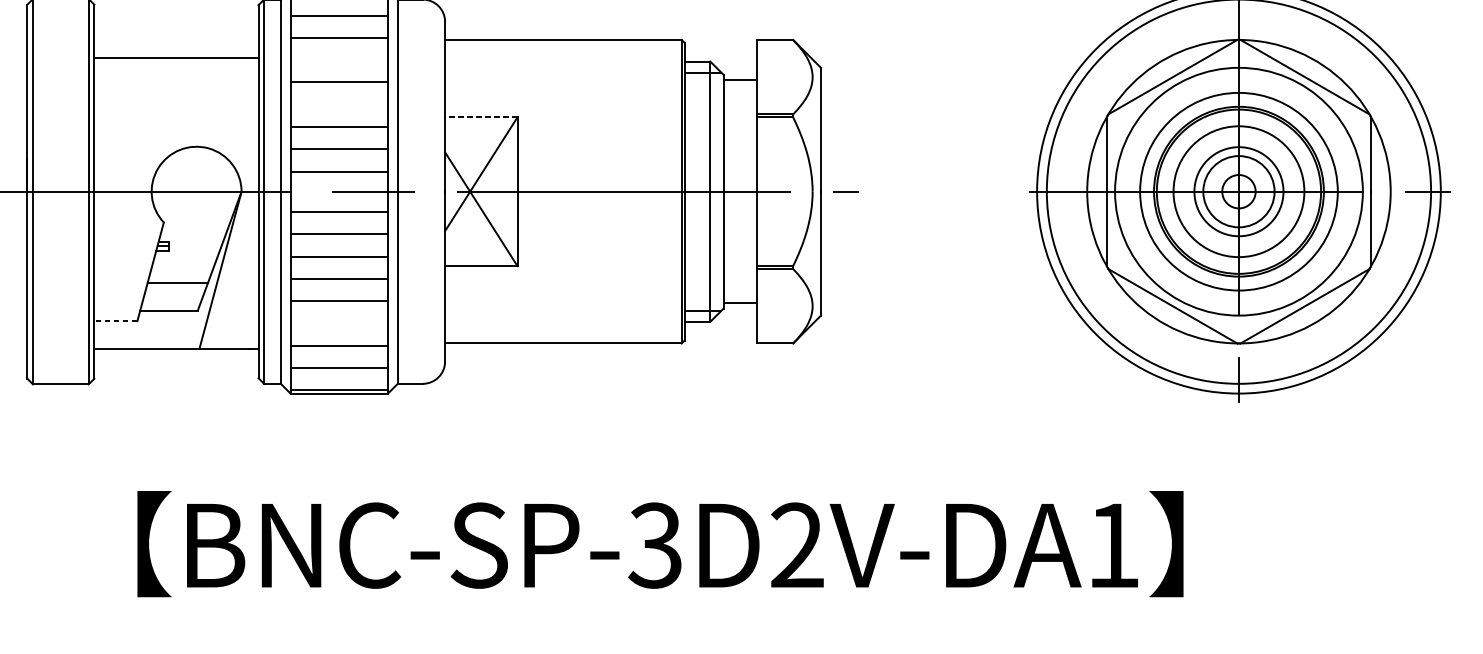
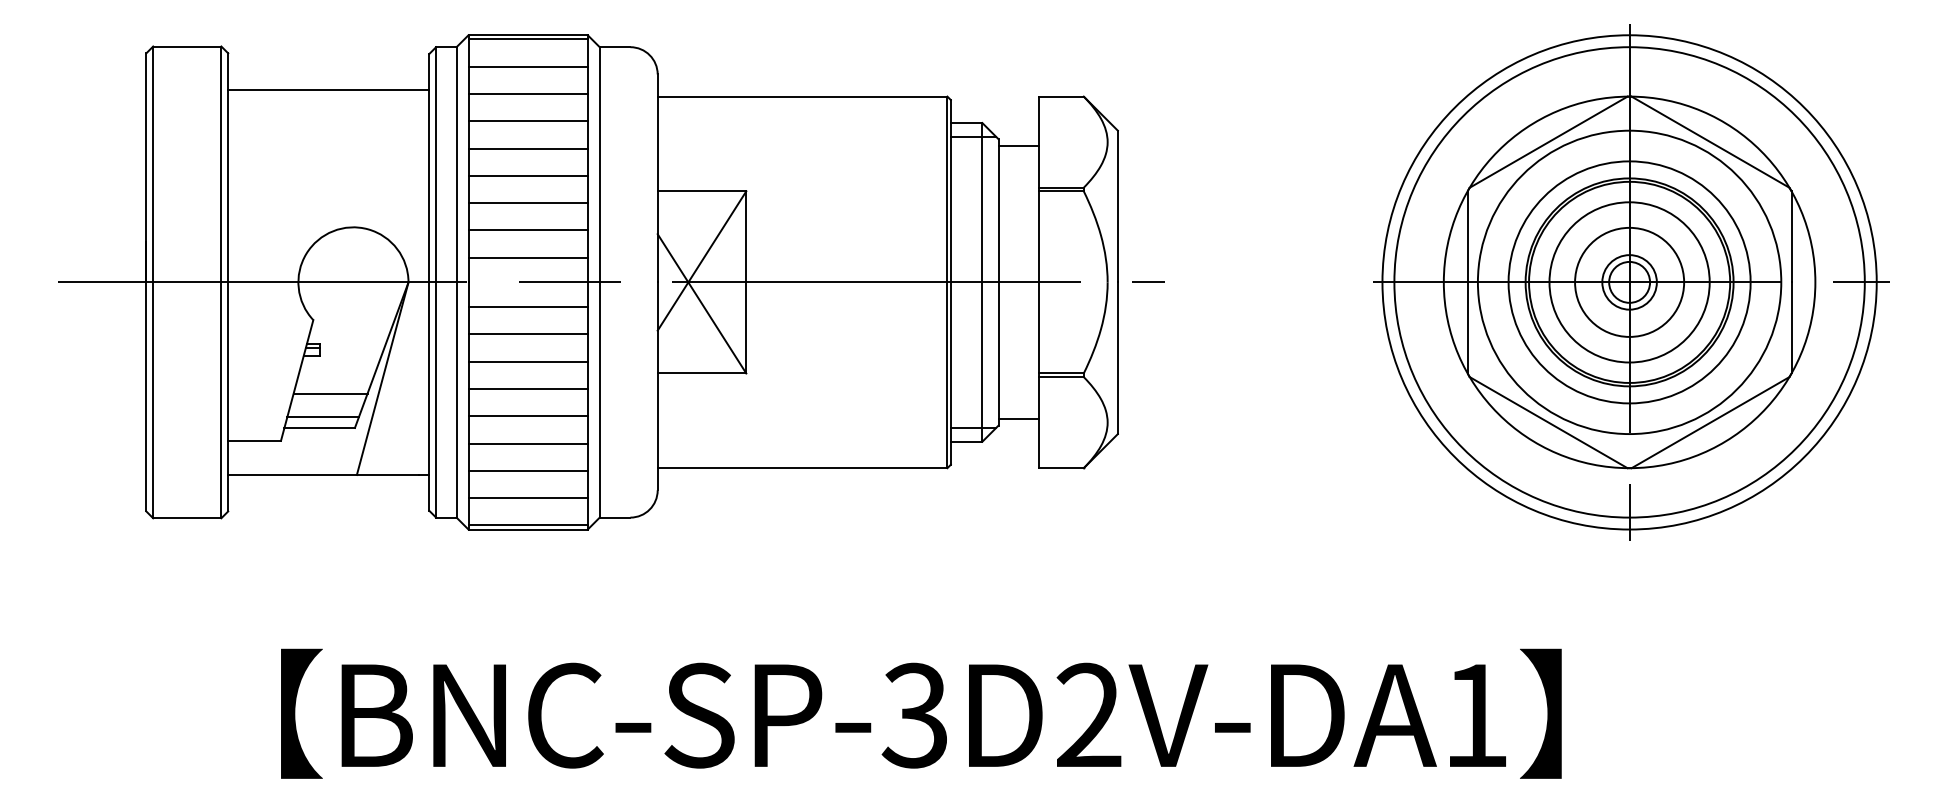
line: (176, 57) -> (328, 89), moved
line: (338, 60) -> (527, 121), added
line: (338, 104) -> (527, 175), added
line: (480, 117) -> (701, 191), dashed -> solid
circle: (1238, 191) -> (1629, 282), size x0.62
line: (171, 302) -> (322, 417), added
line: (115, 320) -> (254, 440), dashed -> solid
line: (338, 323) -> (527, 443), added

